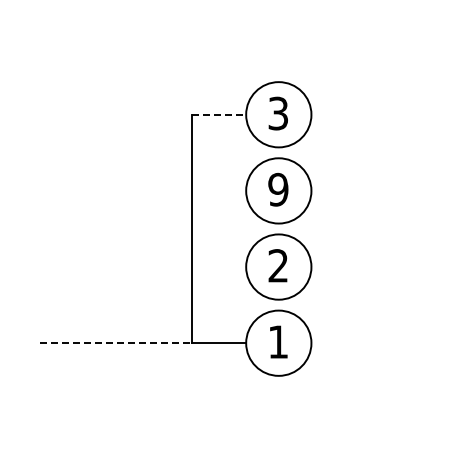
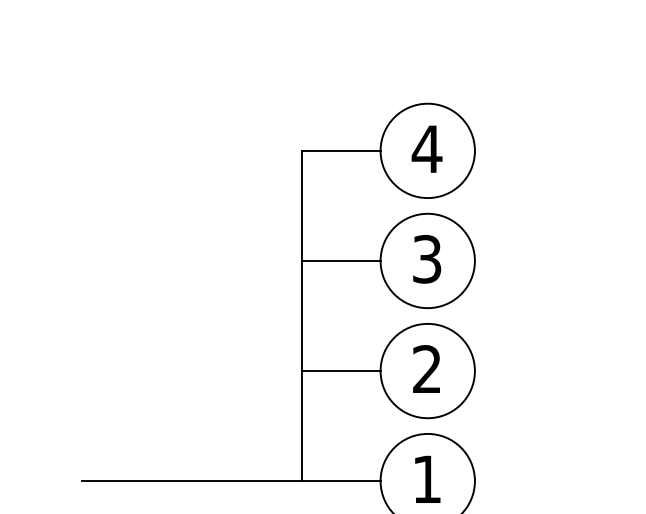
text: (277, 113) -> (425, 149), 3 -> 4
line: (219, 114) -> (342, 150), dashed -> solid
text: (278, 189) -> (427, 258), 9 -> 3
line: (218, 190) -> (340, 260), added
line: (218, 267) -> (340, 371), added
line: (116, 343) -> (193, 481), dashed -> solid

